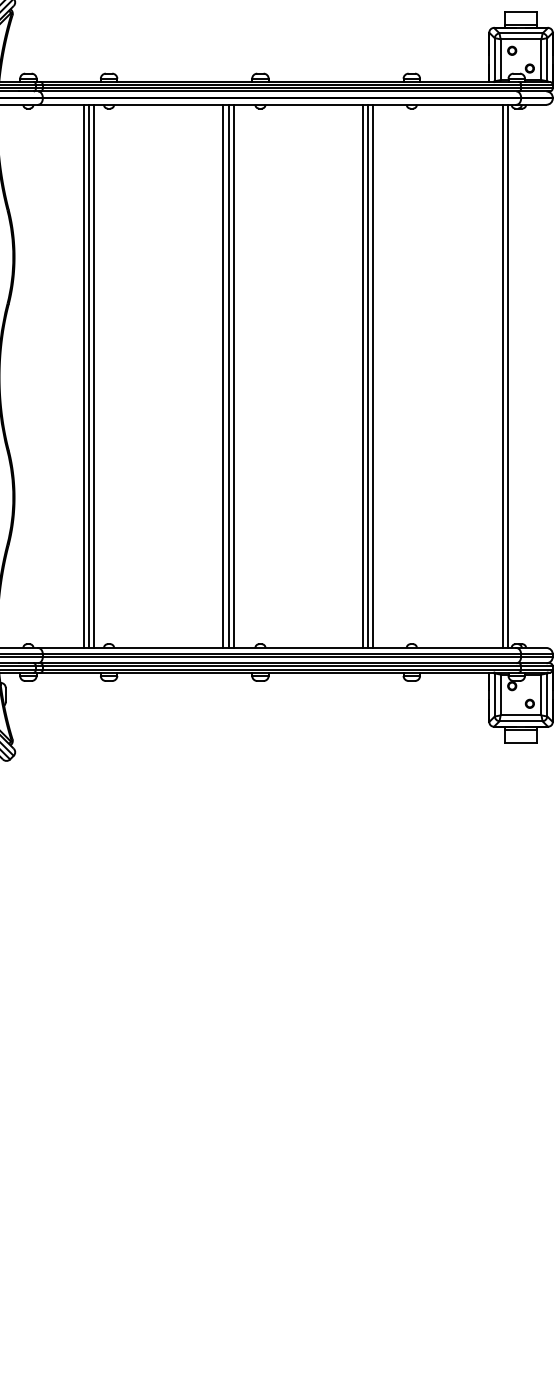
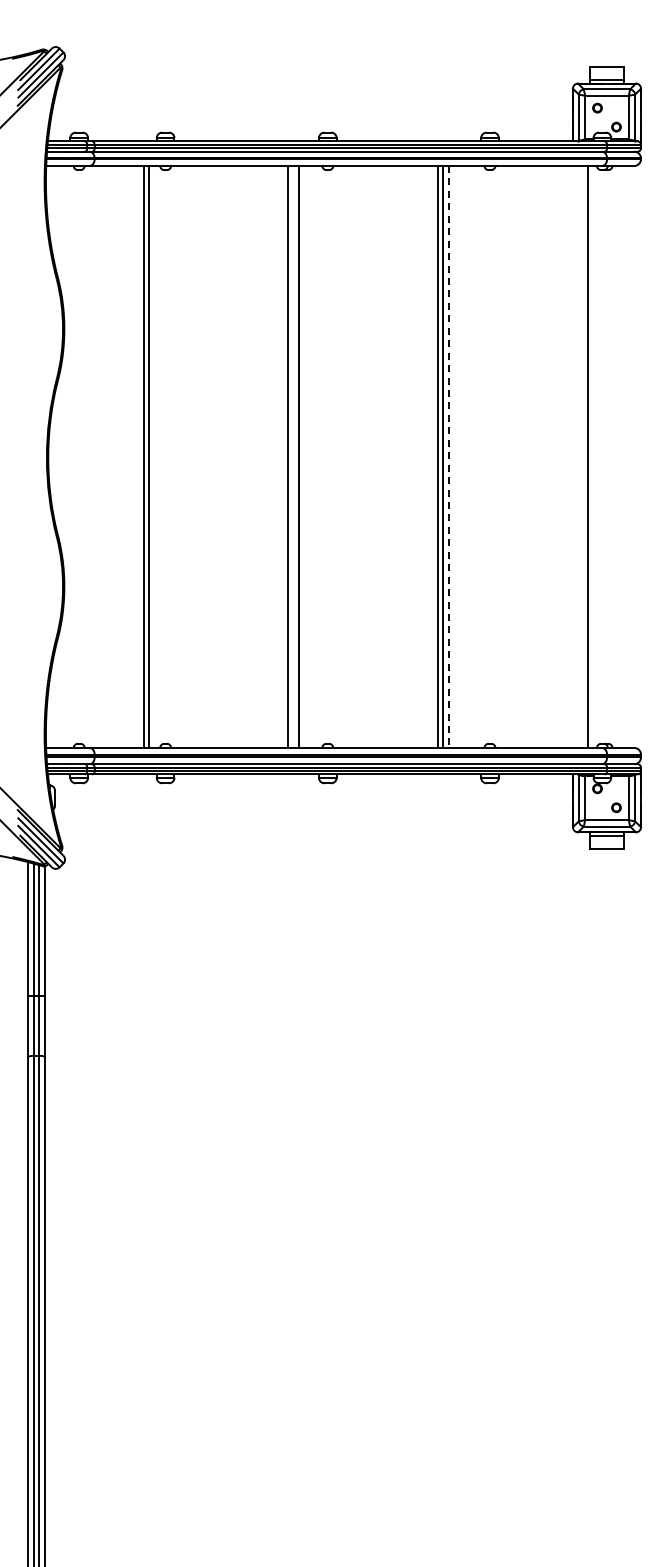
line: (83, 375) -> (138, 456), removed
line: (228, 375) -> (293, 456), removed
line: (373, 375) -> (448, 456), solid -> dashed
line: (508, 375) -> (593, 456), removed

